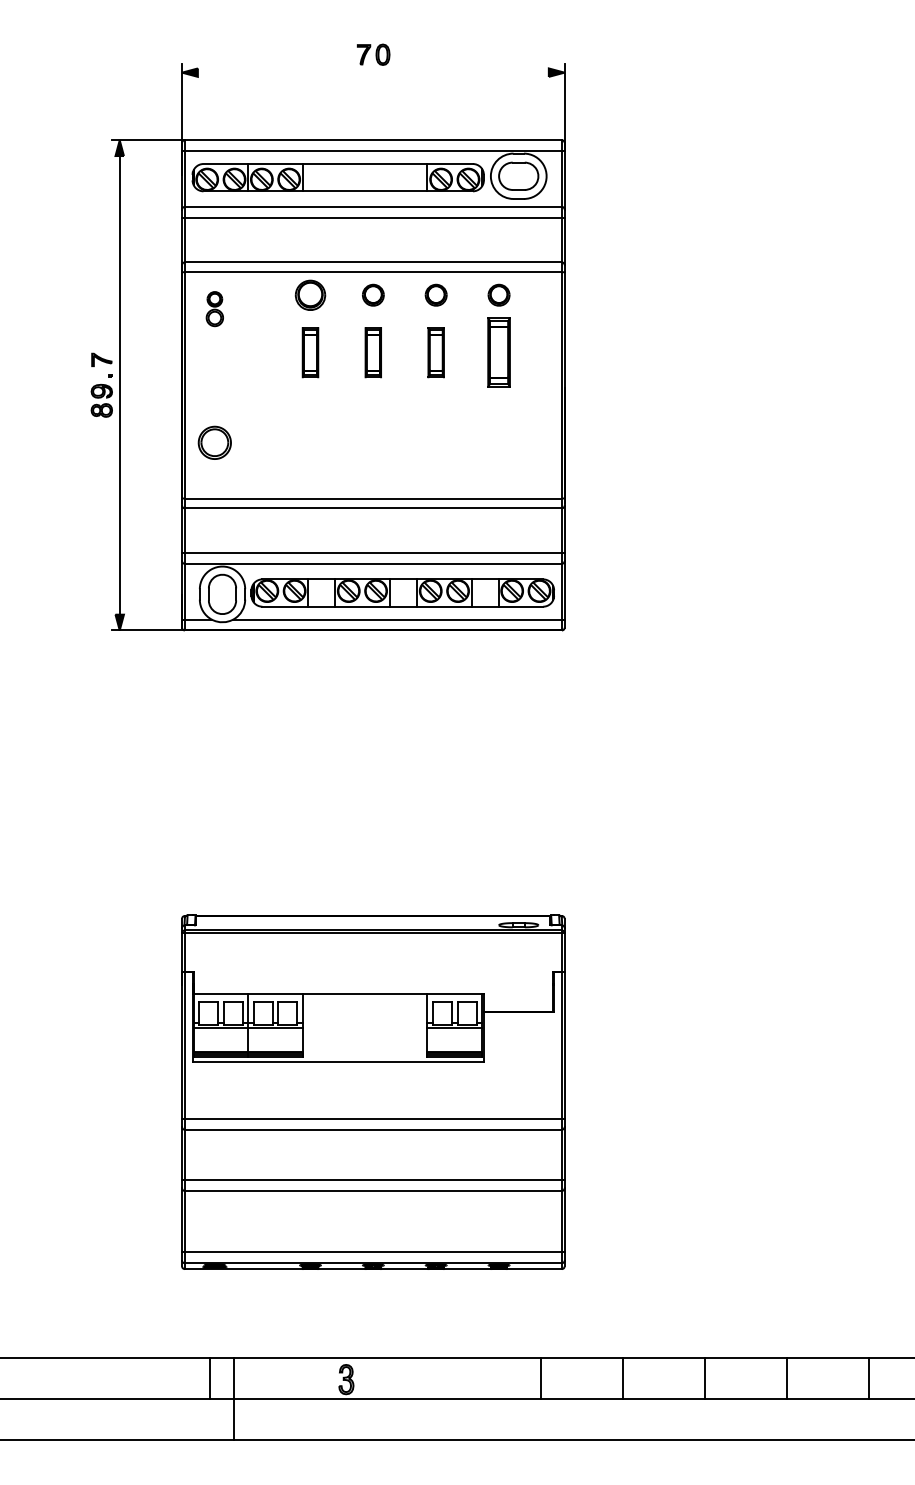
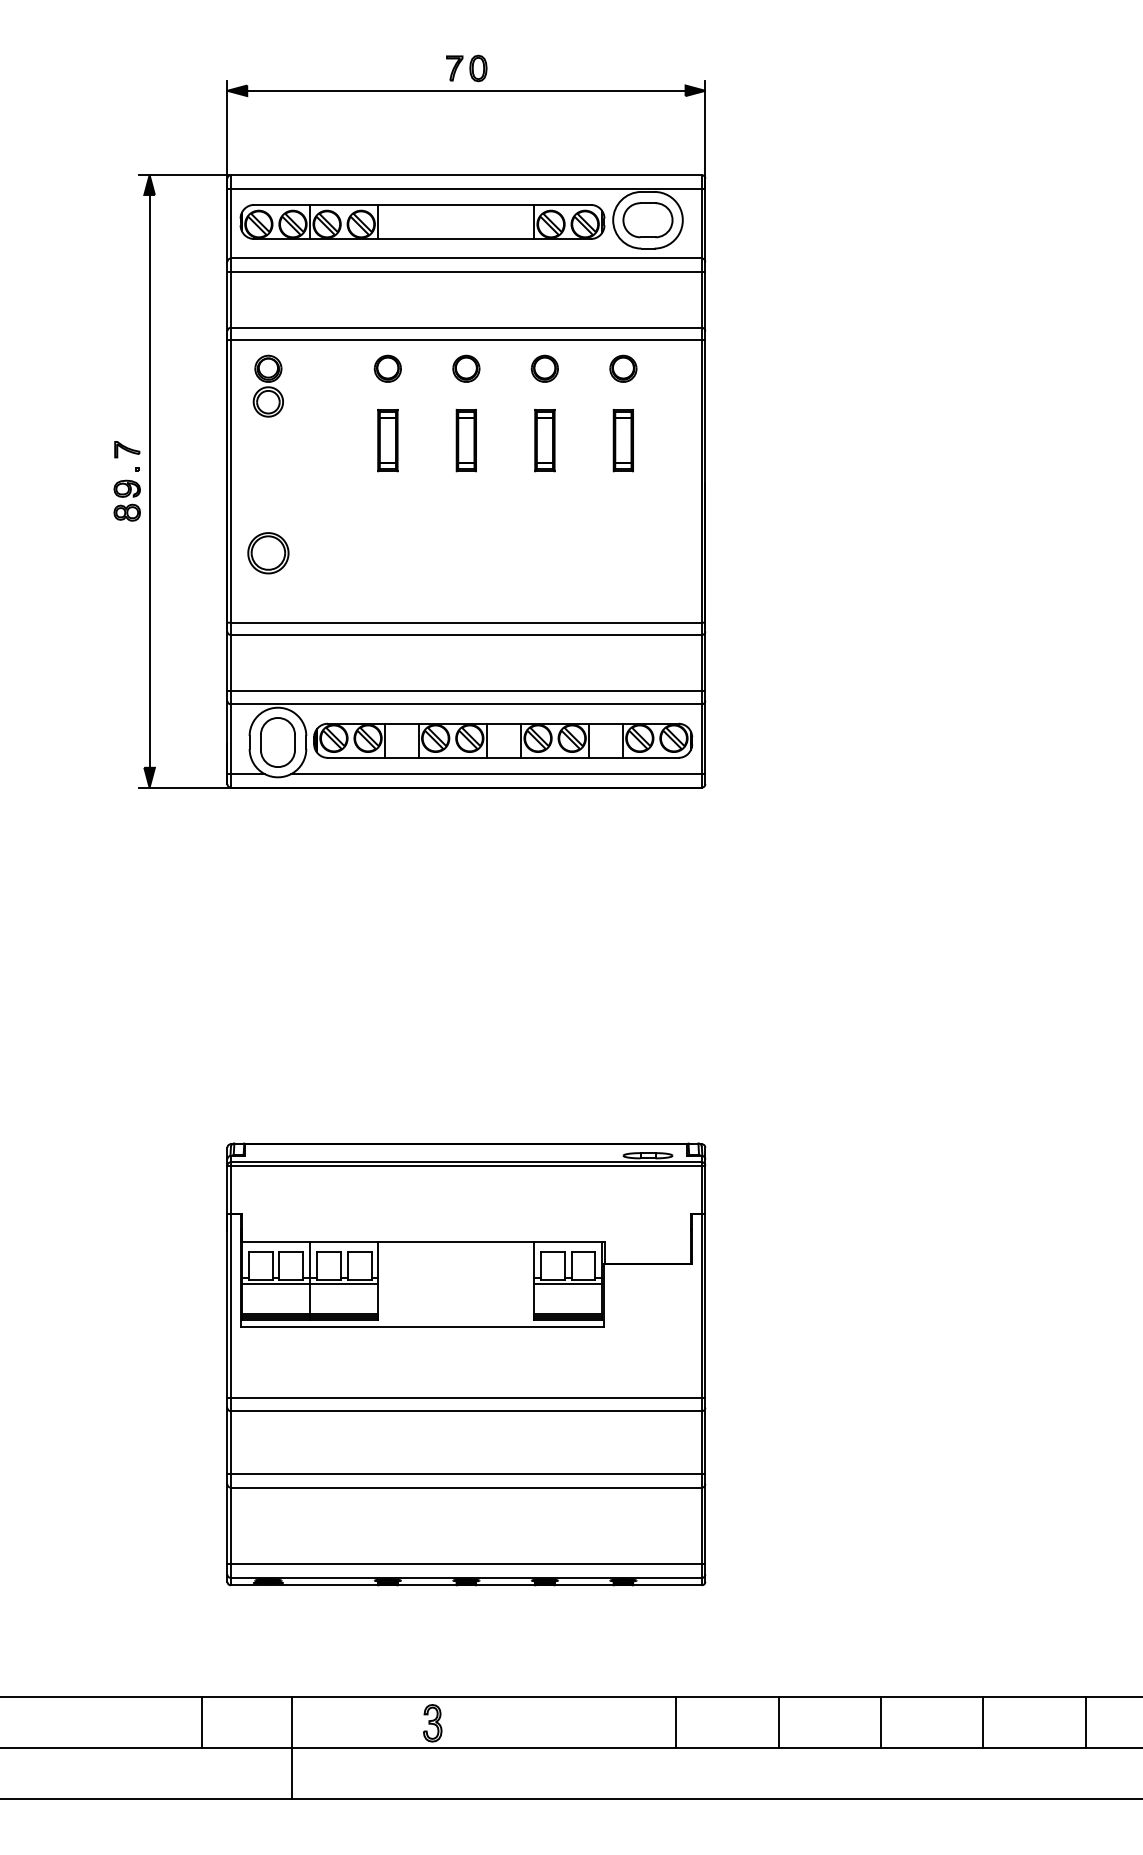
line: (372, 72) -> (465, 90), added
part: (310, 294) -> (387, 367), size x0.71
part: (214, 308) -> (267, 385), size x1.43
part: (498, 352) -> (622, 440), size x0.71
line: (210, 1378) -> (203, 1721), moved

